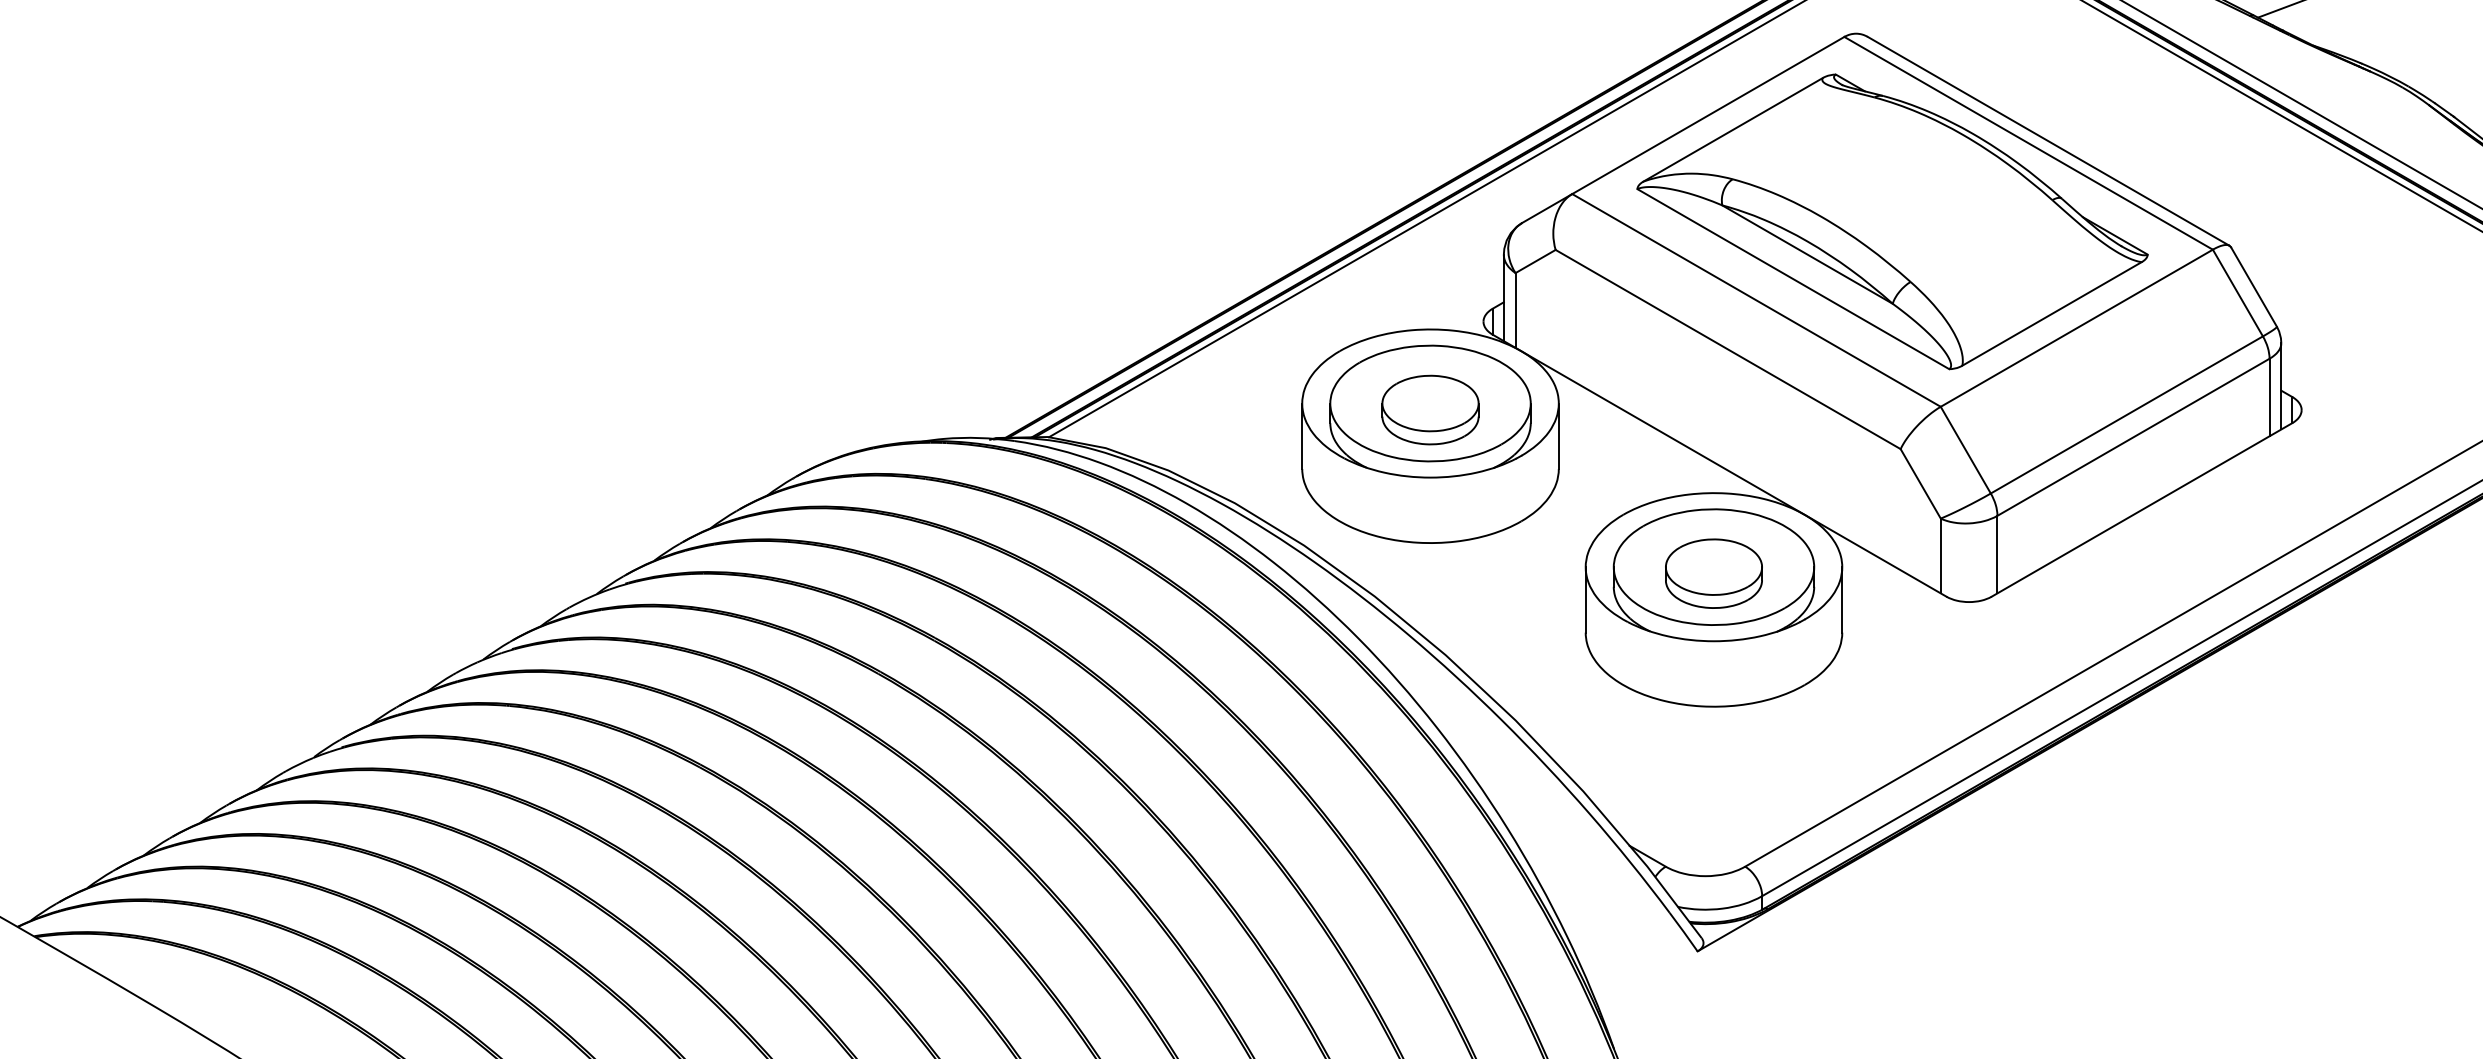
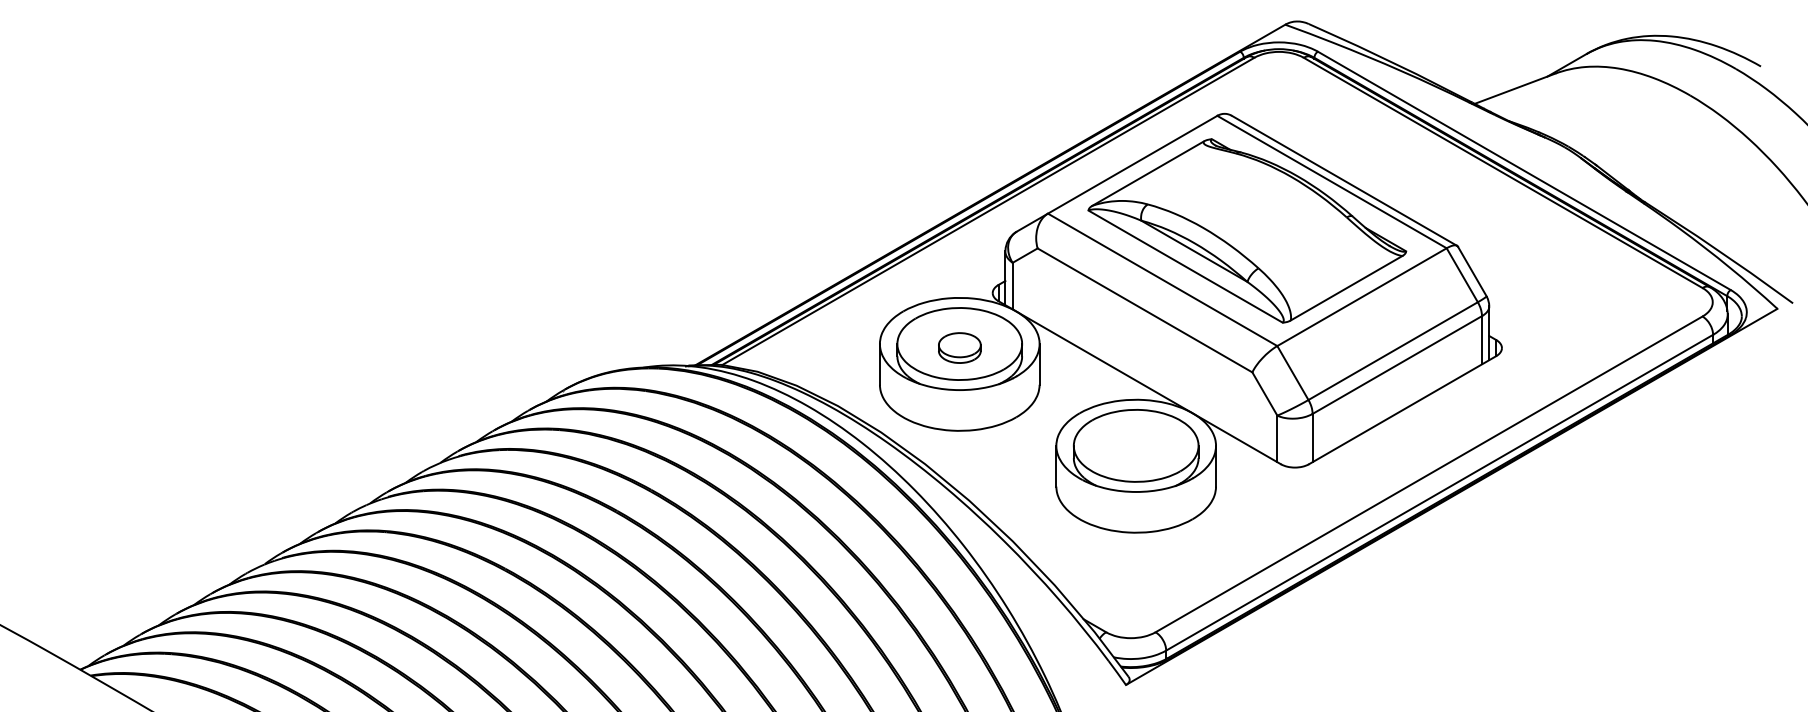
part: (1430, 409) -> (959, 347), size x0.7
part: (1712, 573) -> (1135, 449), removed

